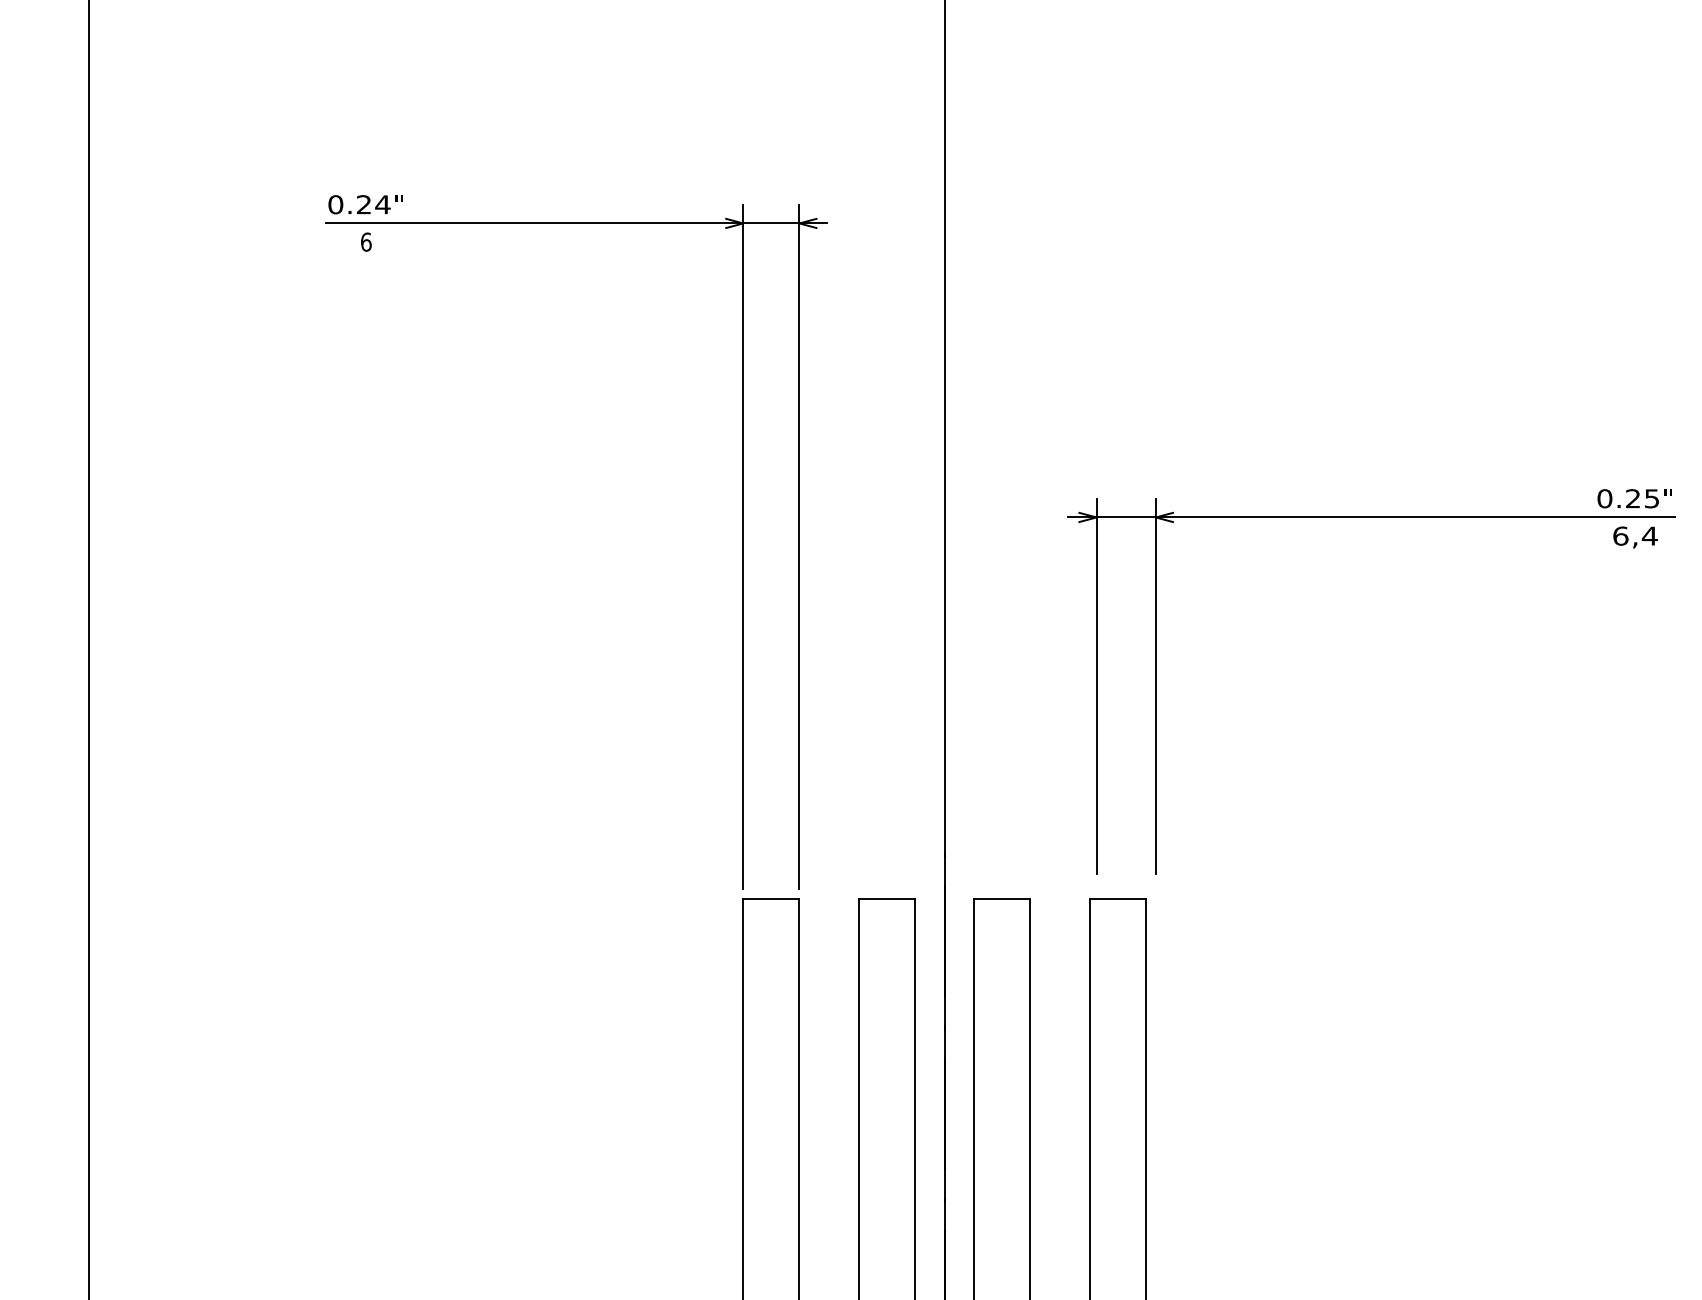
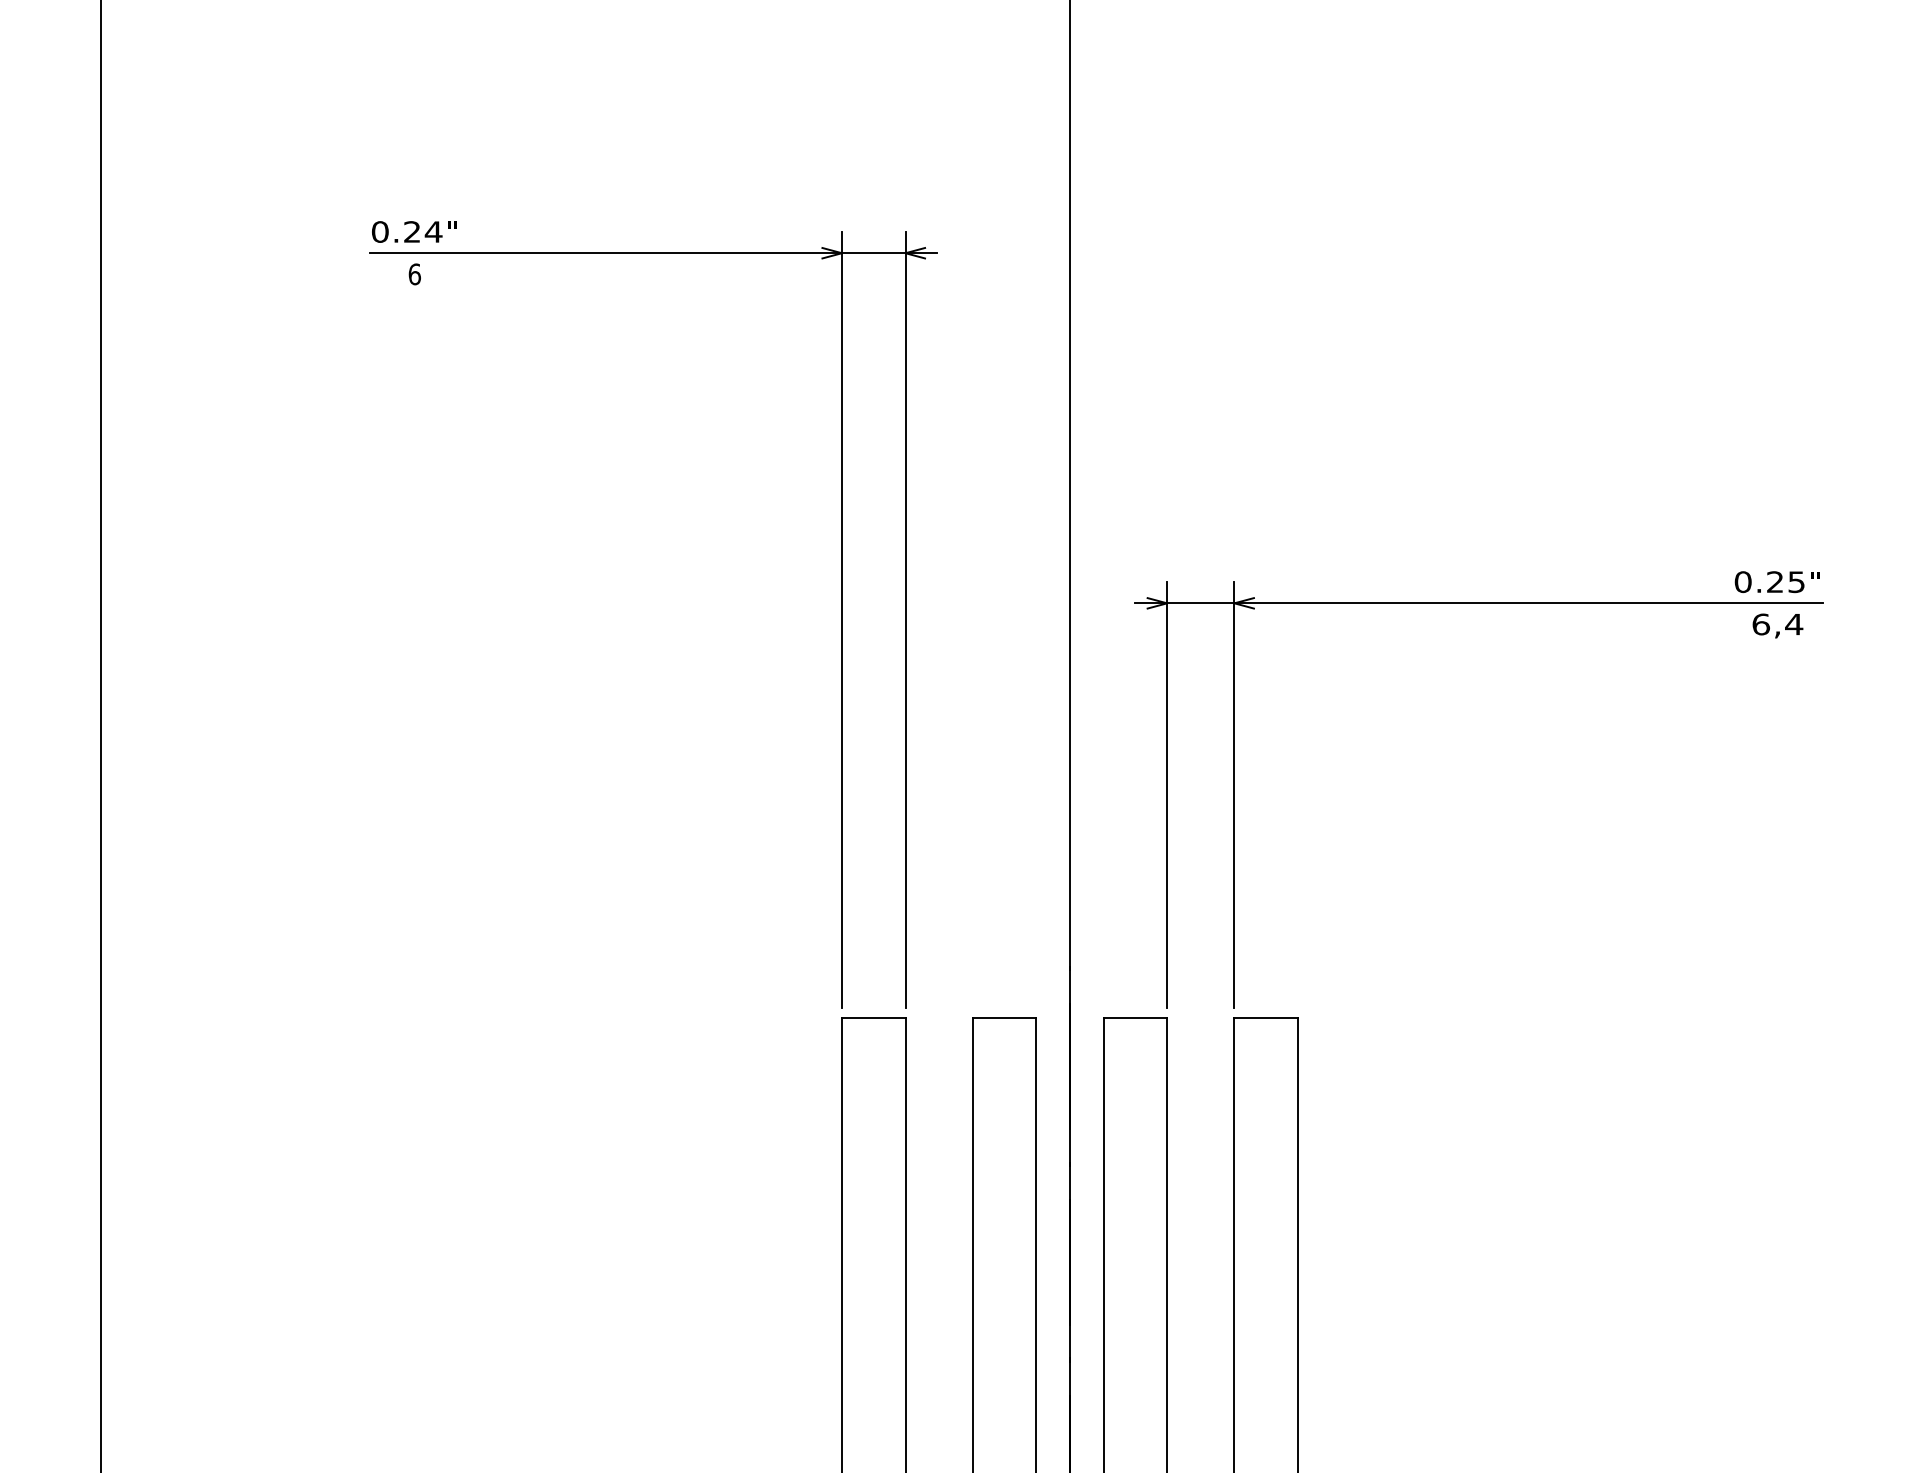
part: (1371, 517) -> (1478, 603), moved

